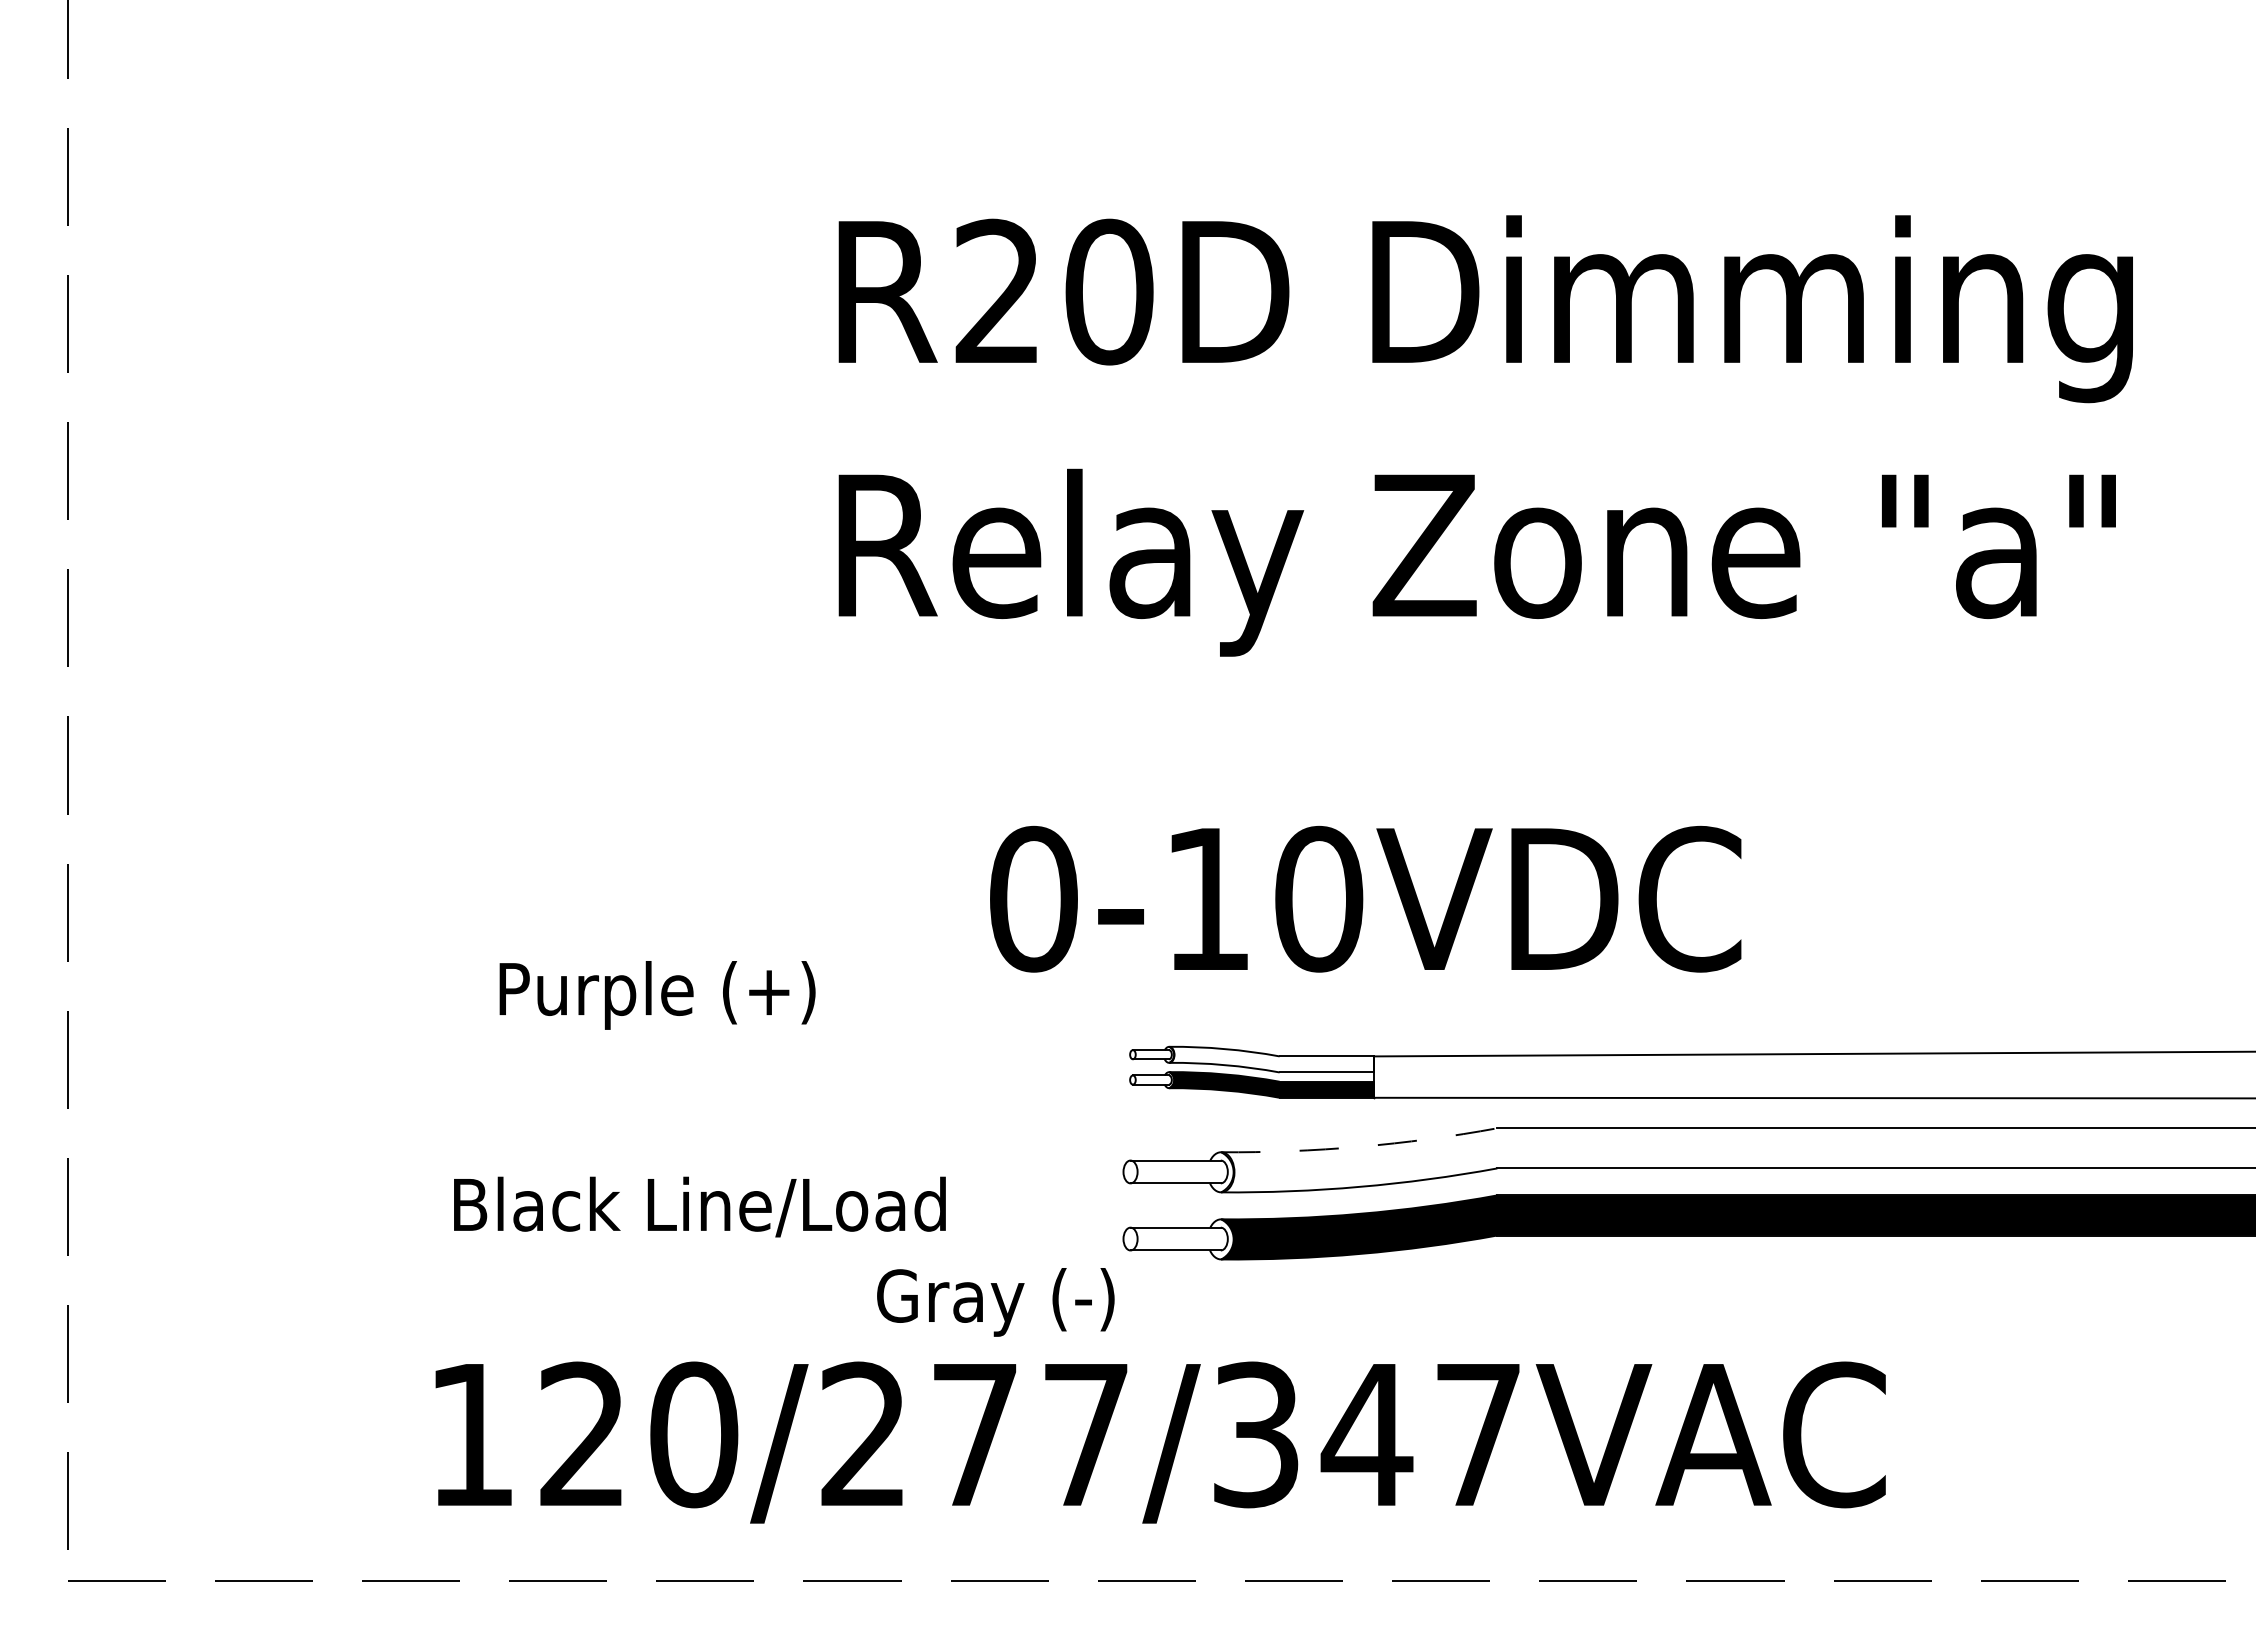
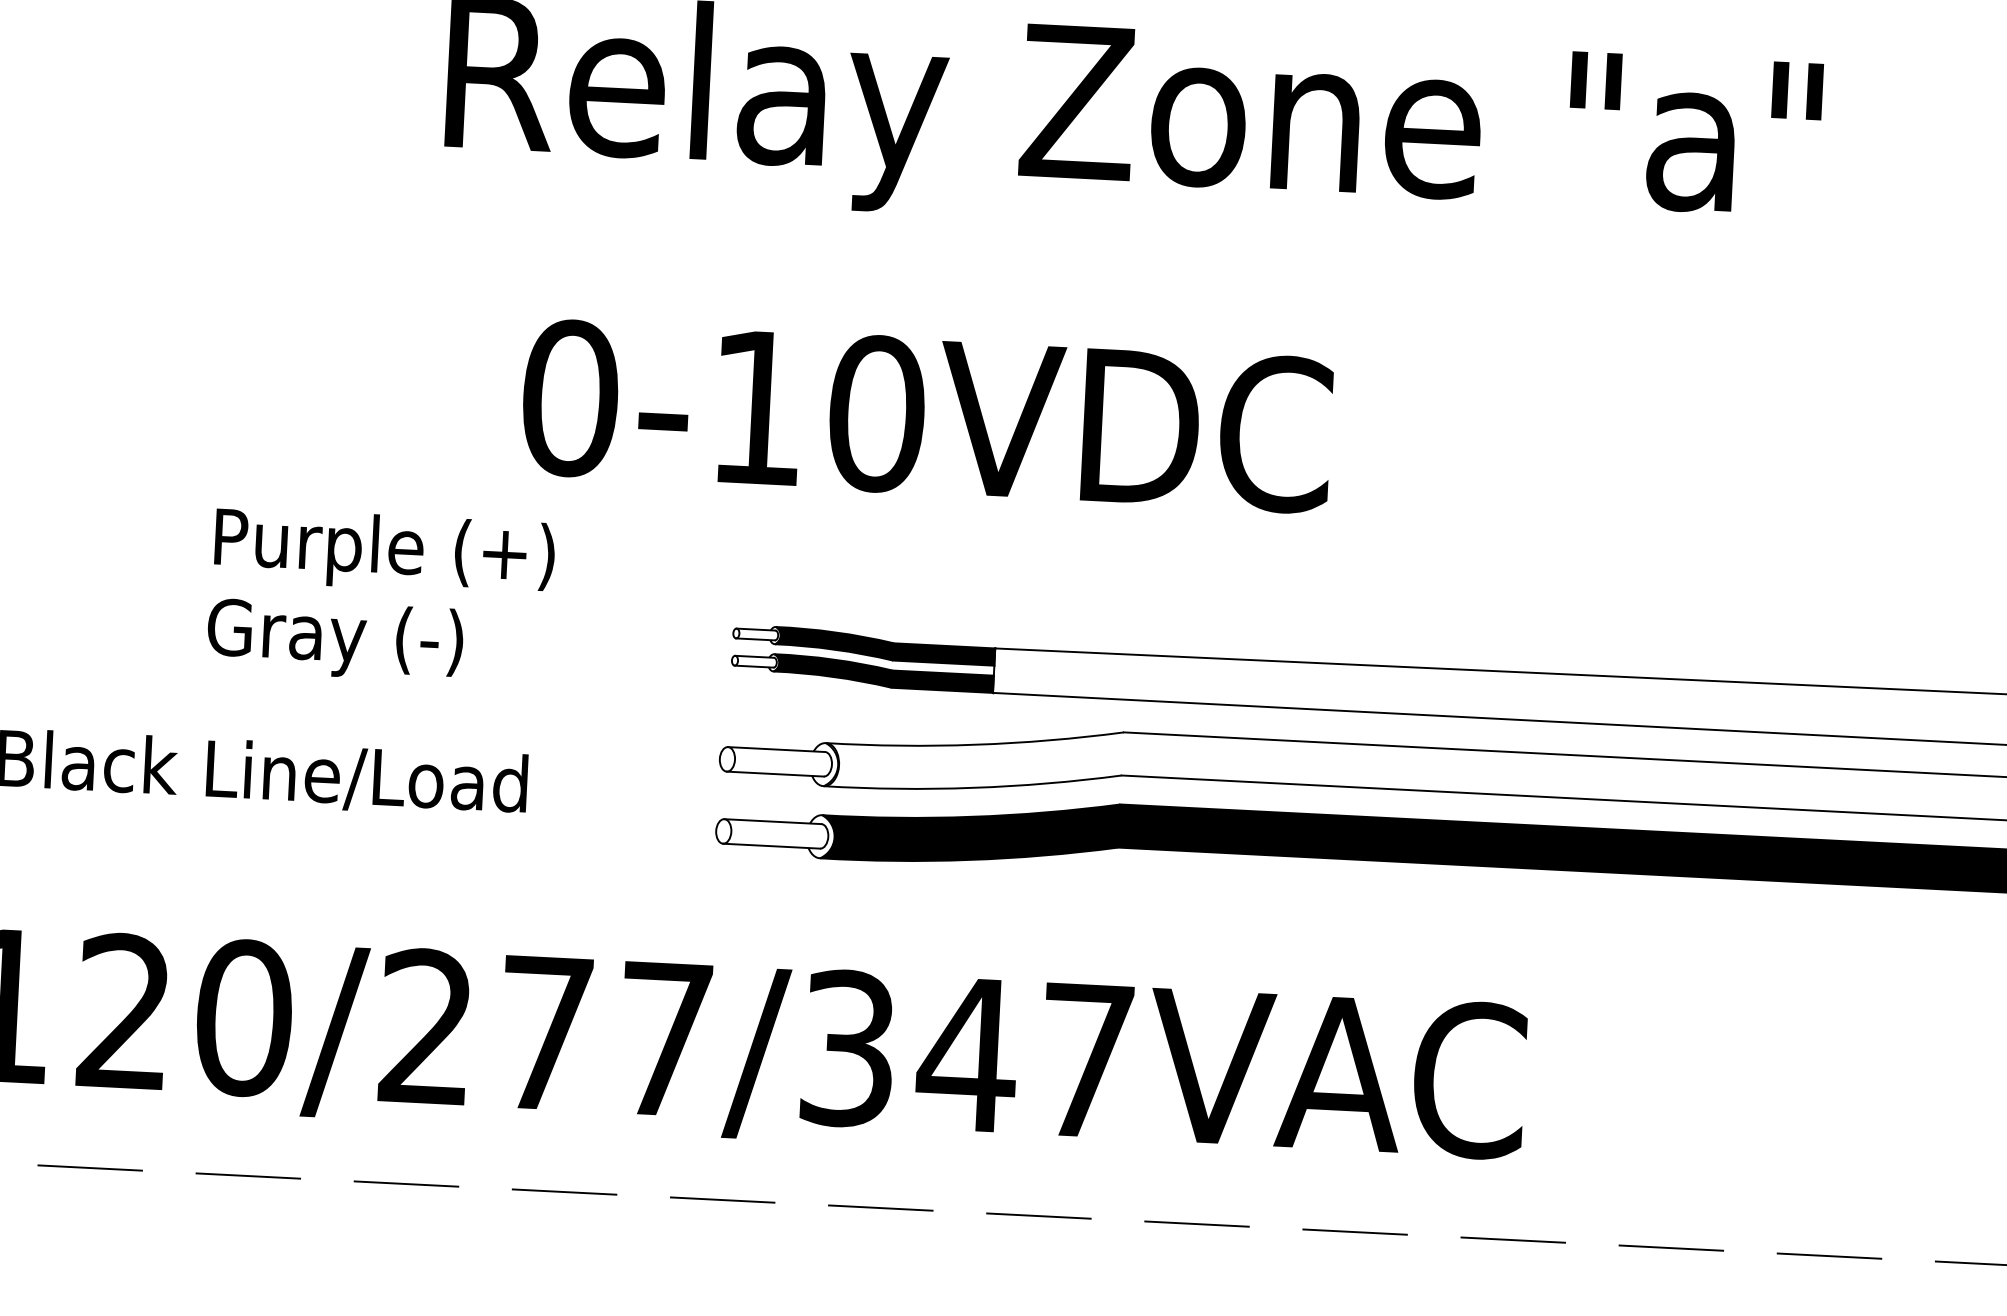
text: (1365, 898) -> (926, 415), moved
text: (657, 995) -> (384, 551), moved
fill: (1271, 1059) -> (884, 646), added
arc: (1359, 1146) -> (974, 744), dashed -> solid
text: (995, 1302) -> (334, 639), moved

